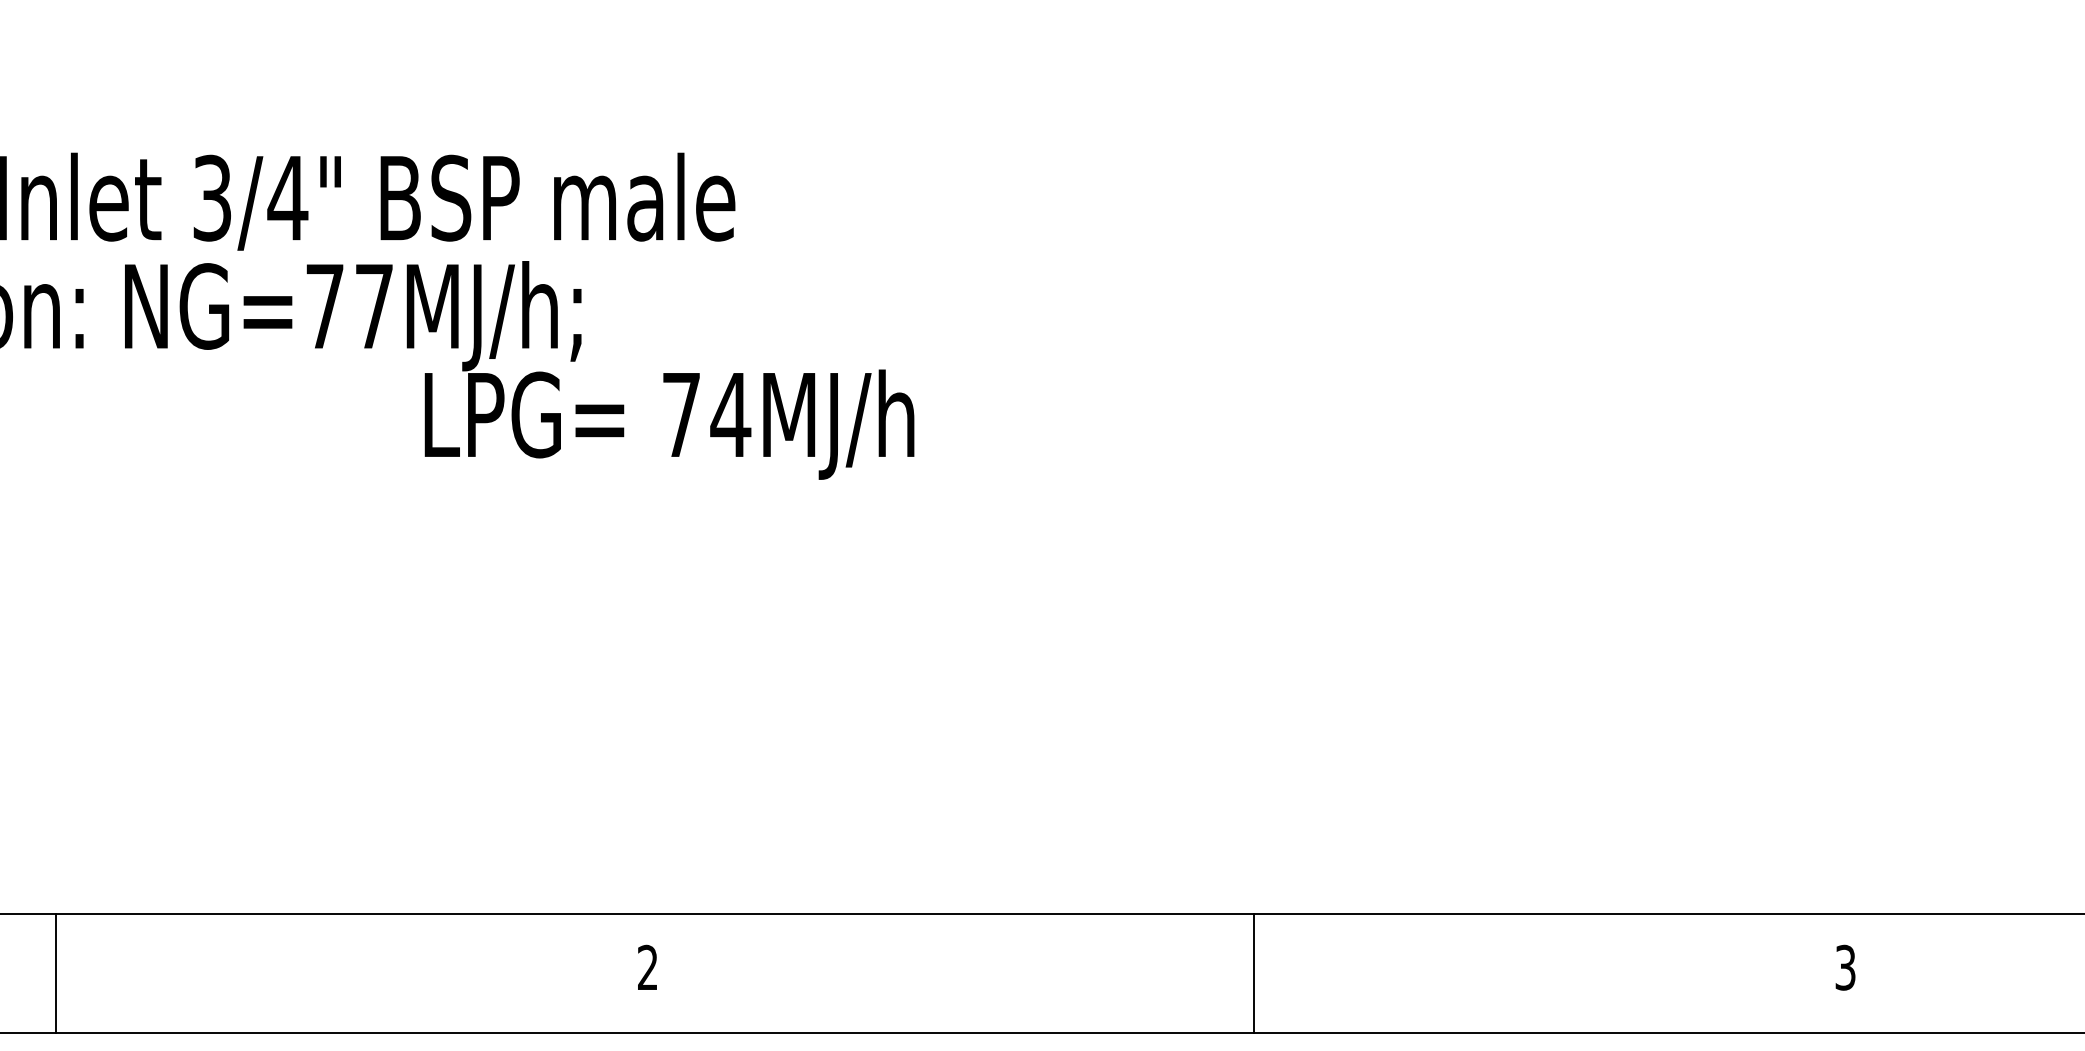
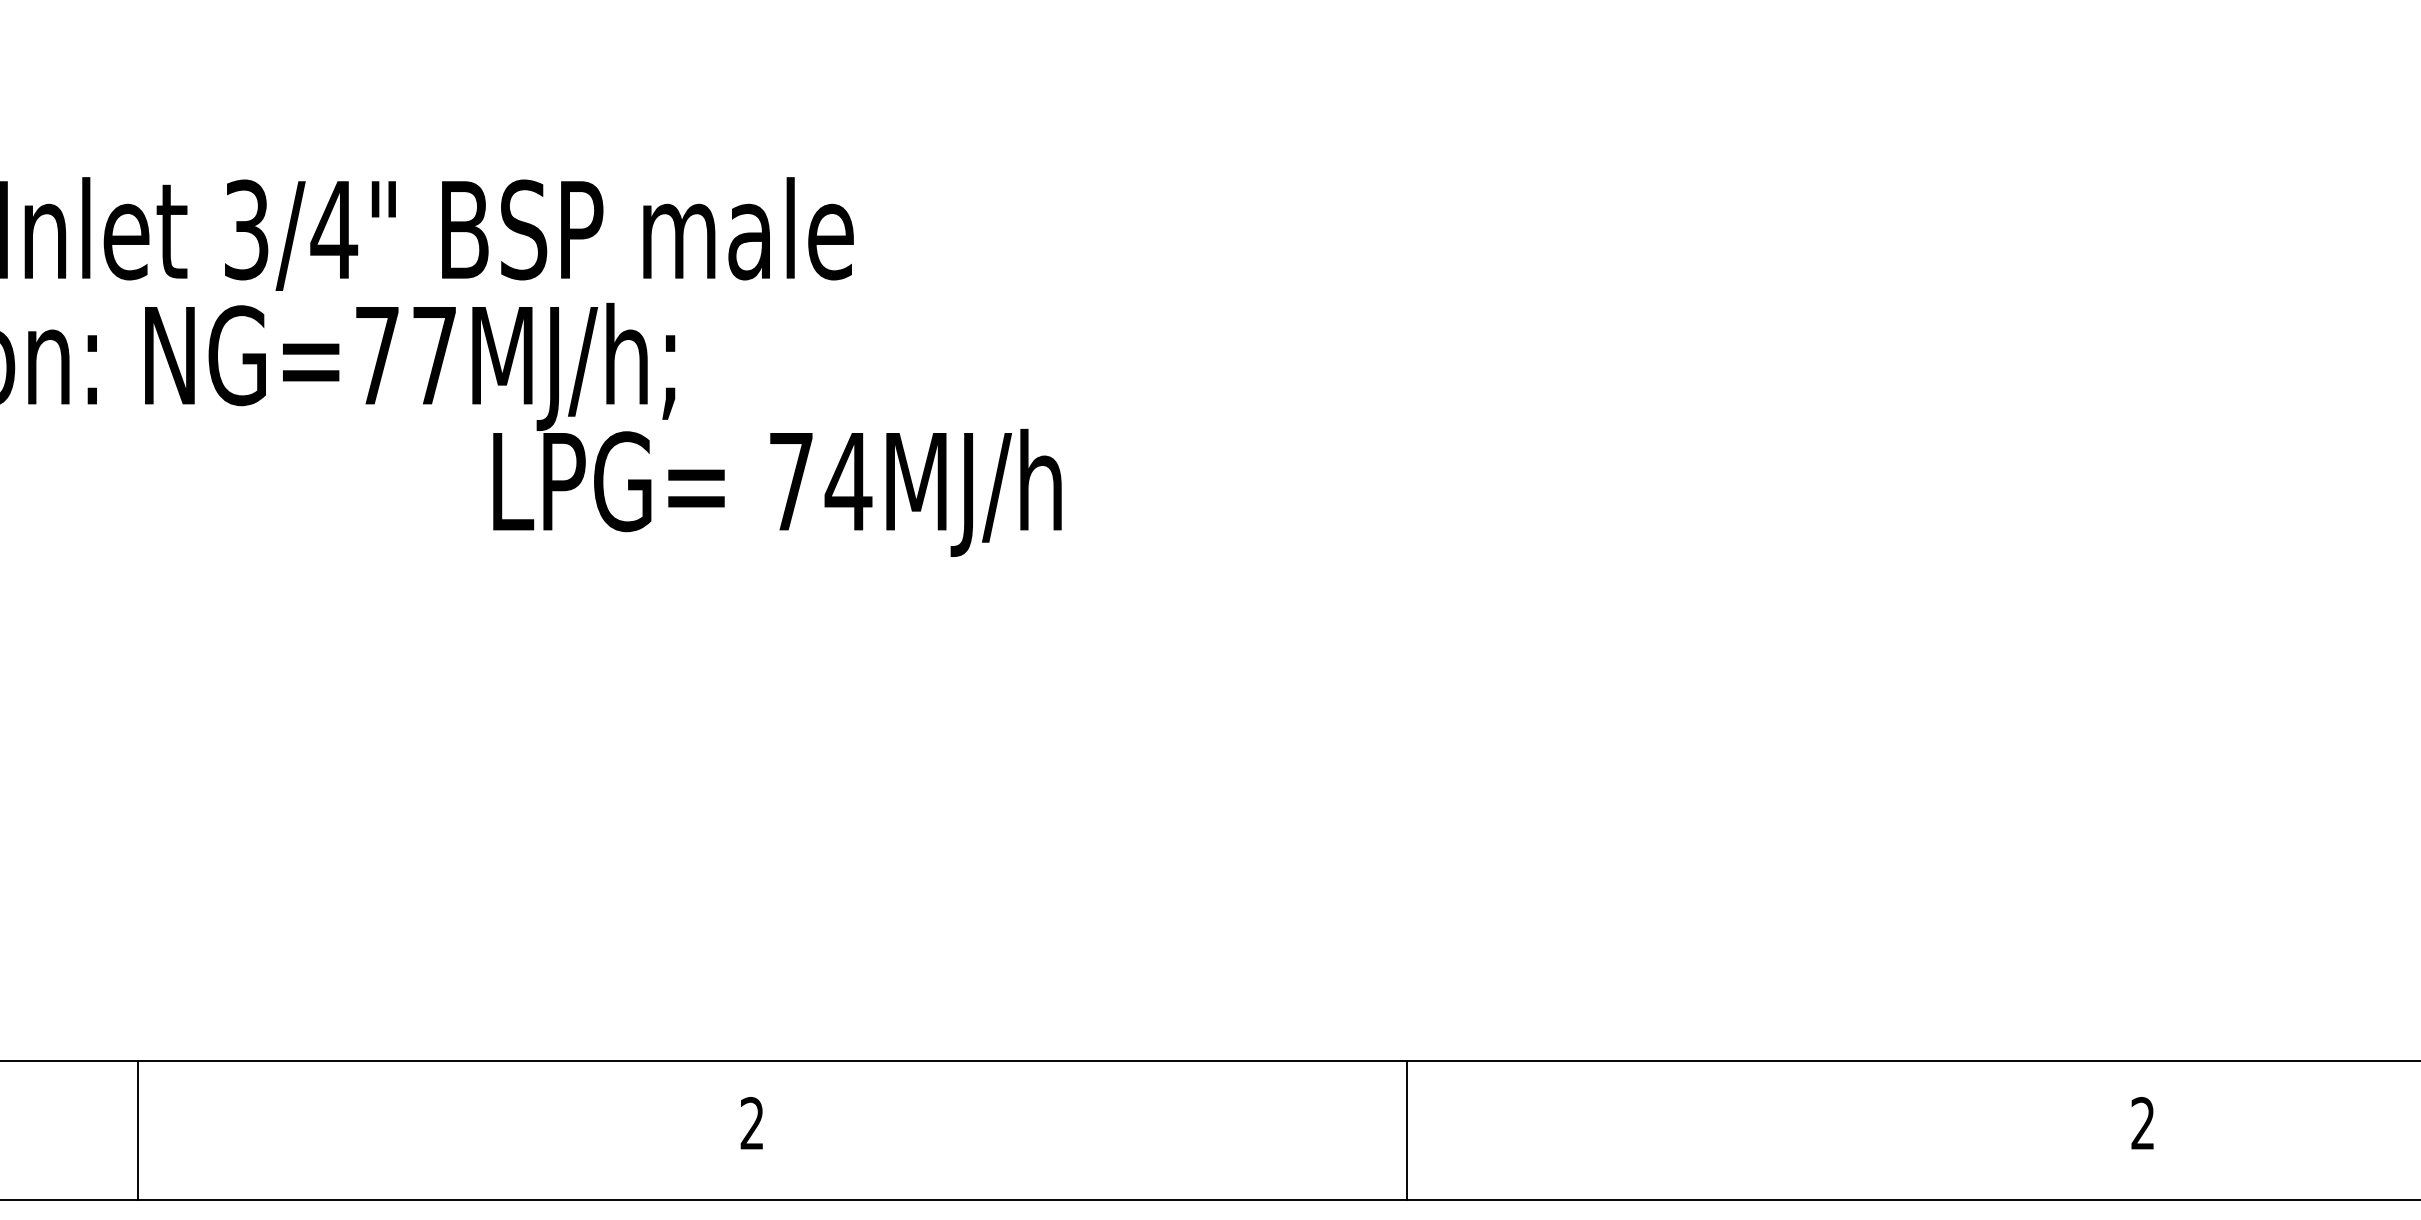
text: (1845, 967) -> (2142, 1123), 3 -> 2
line: (56, 973) -> (138, 1130), moved
line: (1253, 973) -> (1406, 1130), moved

